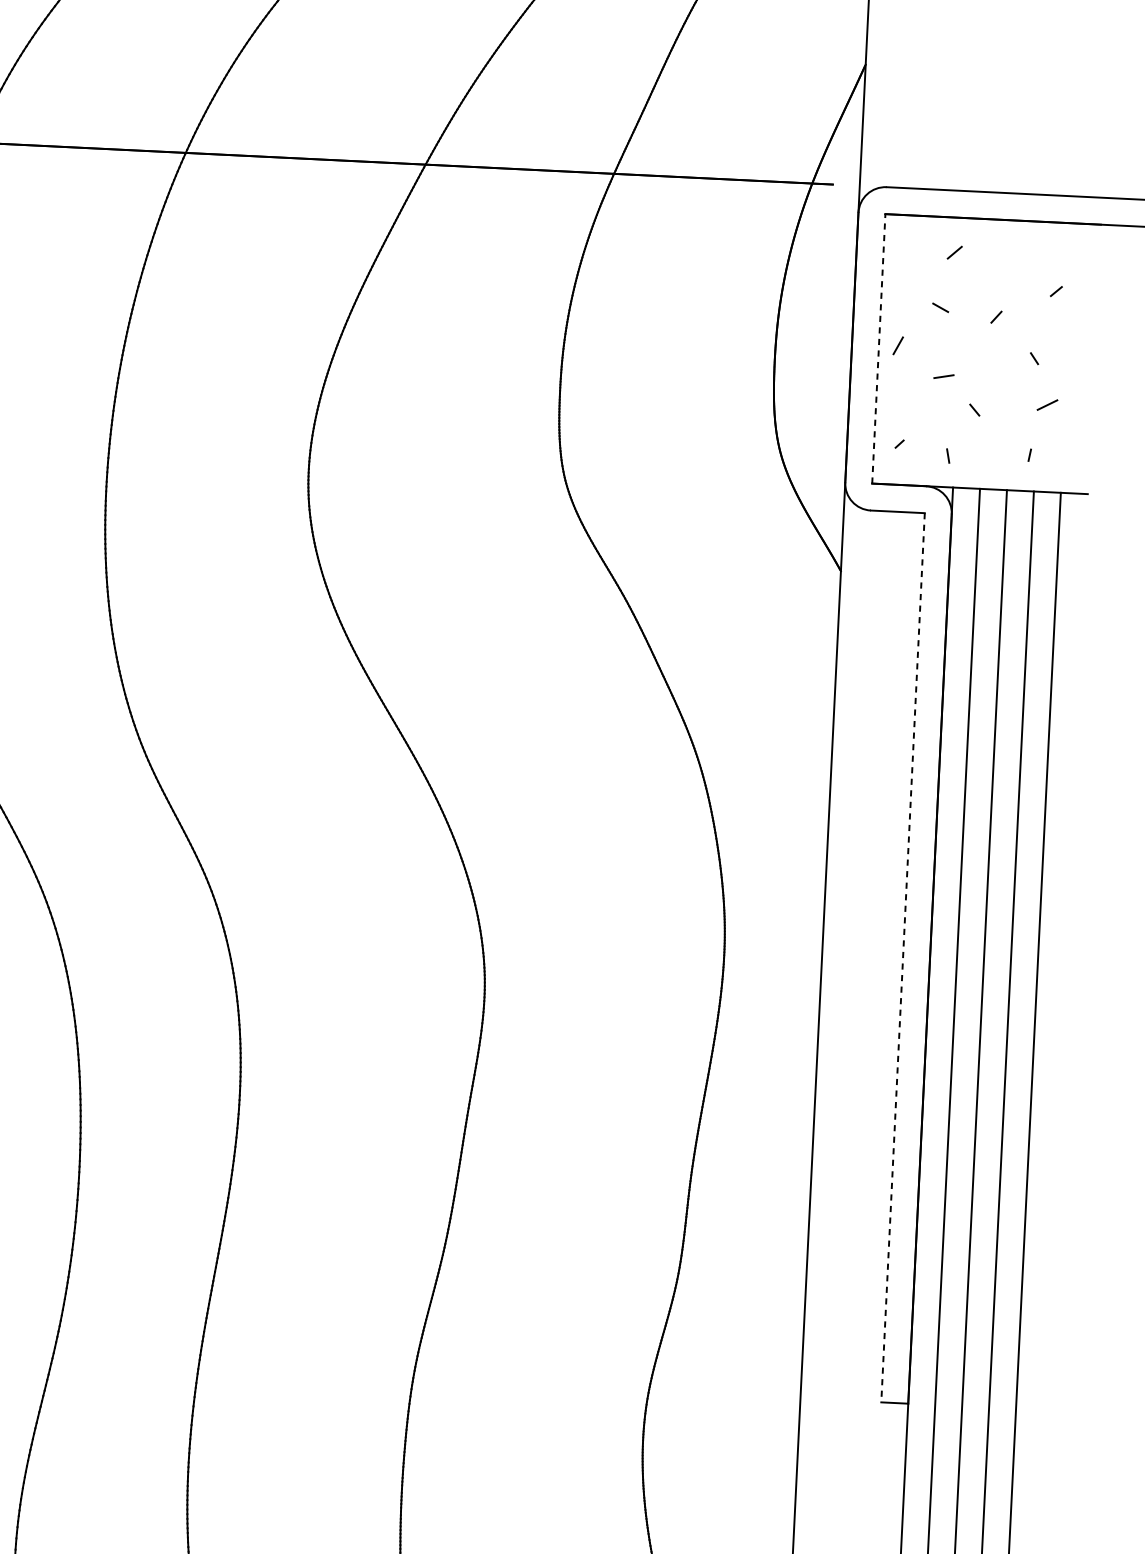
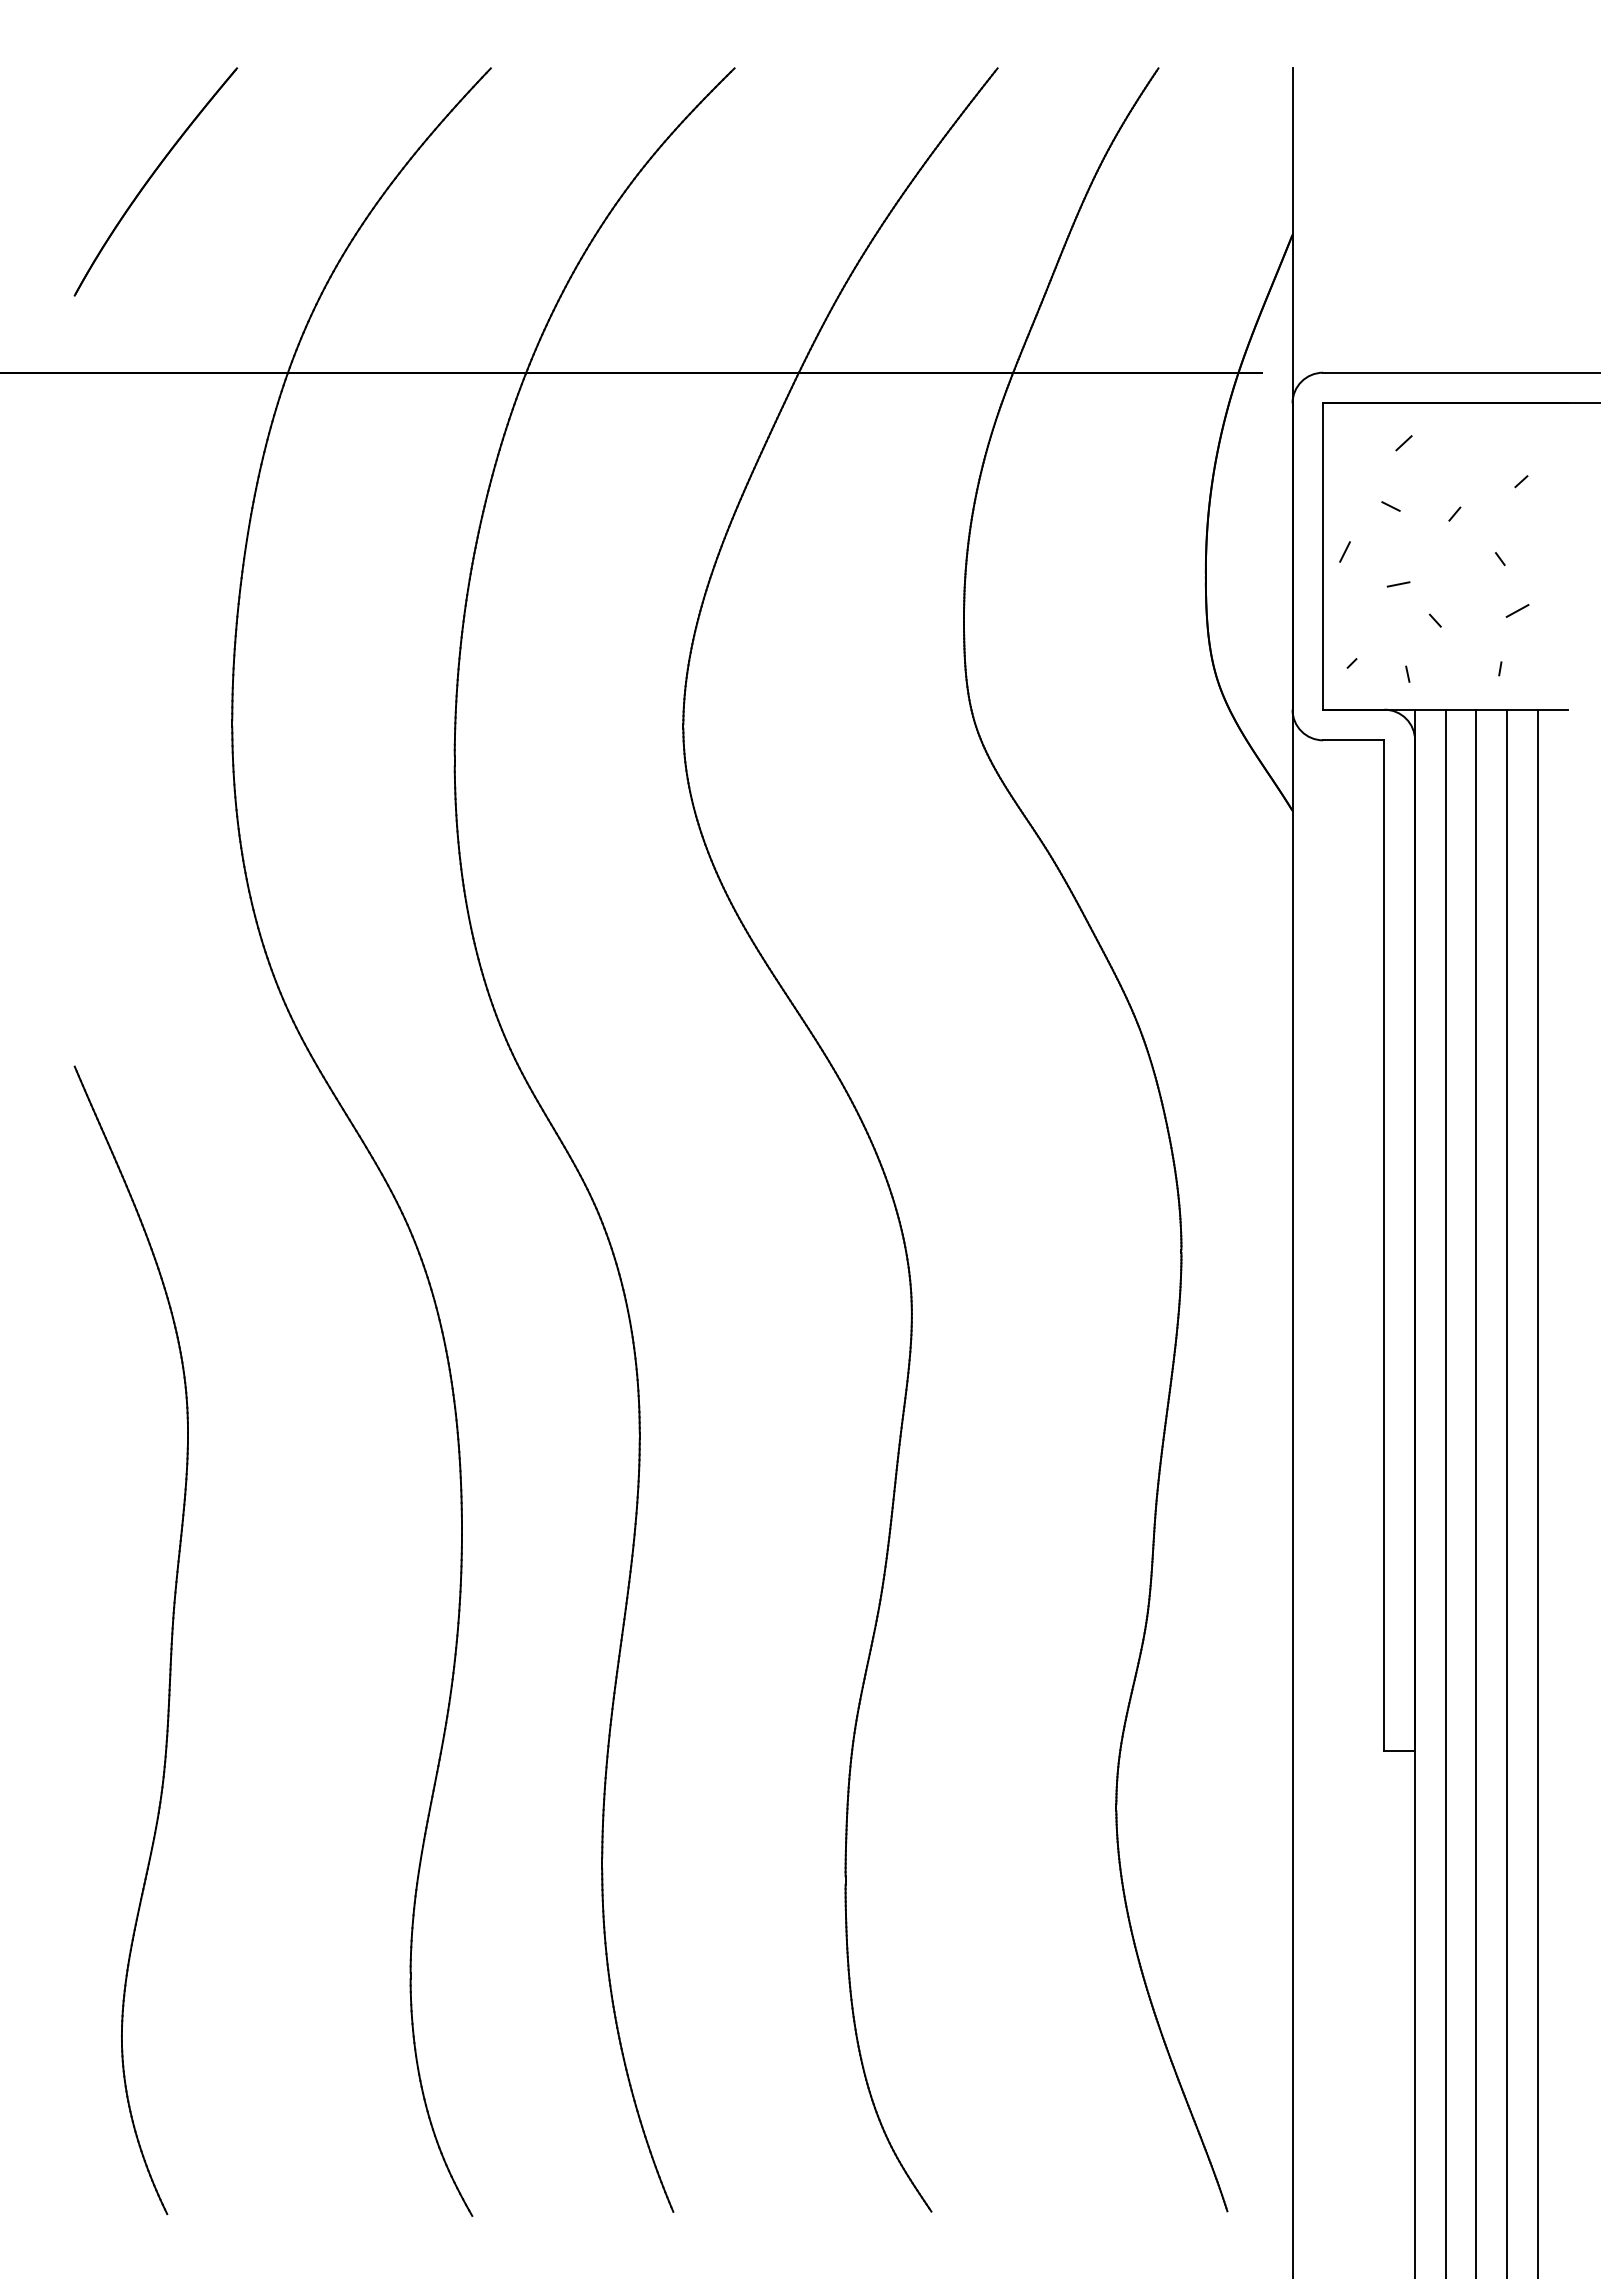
line: (879, 348) -> (1323, 556), dashed -> solid
line: (903, 958) -> (1384, 1246), dashed -> solid

